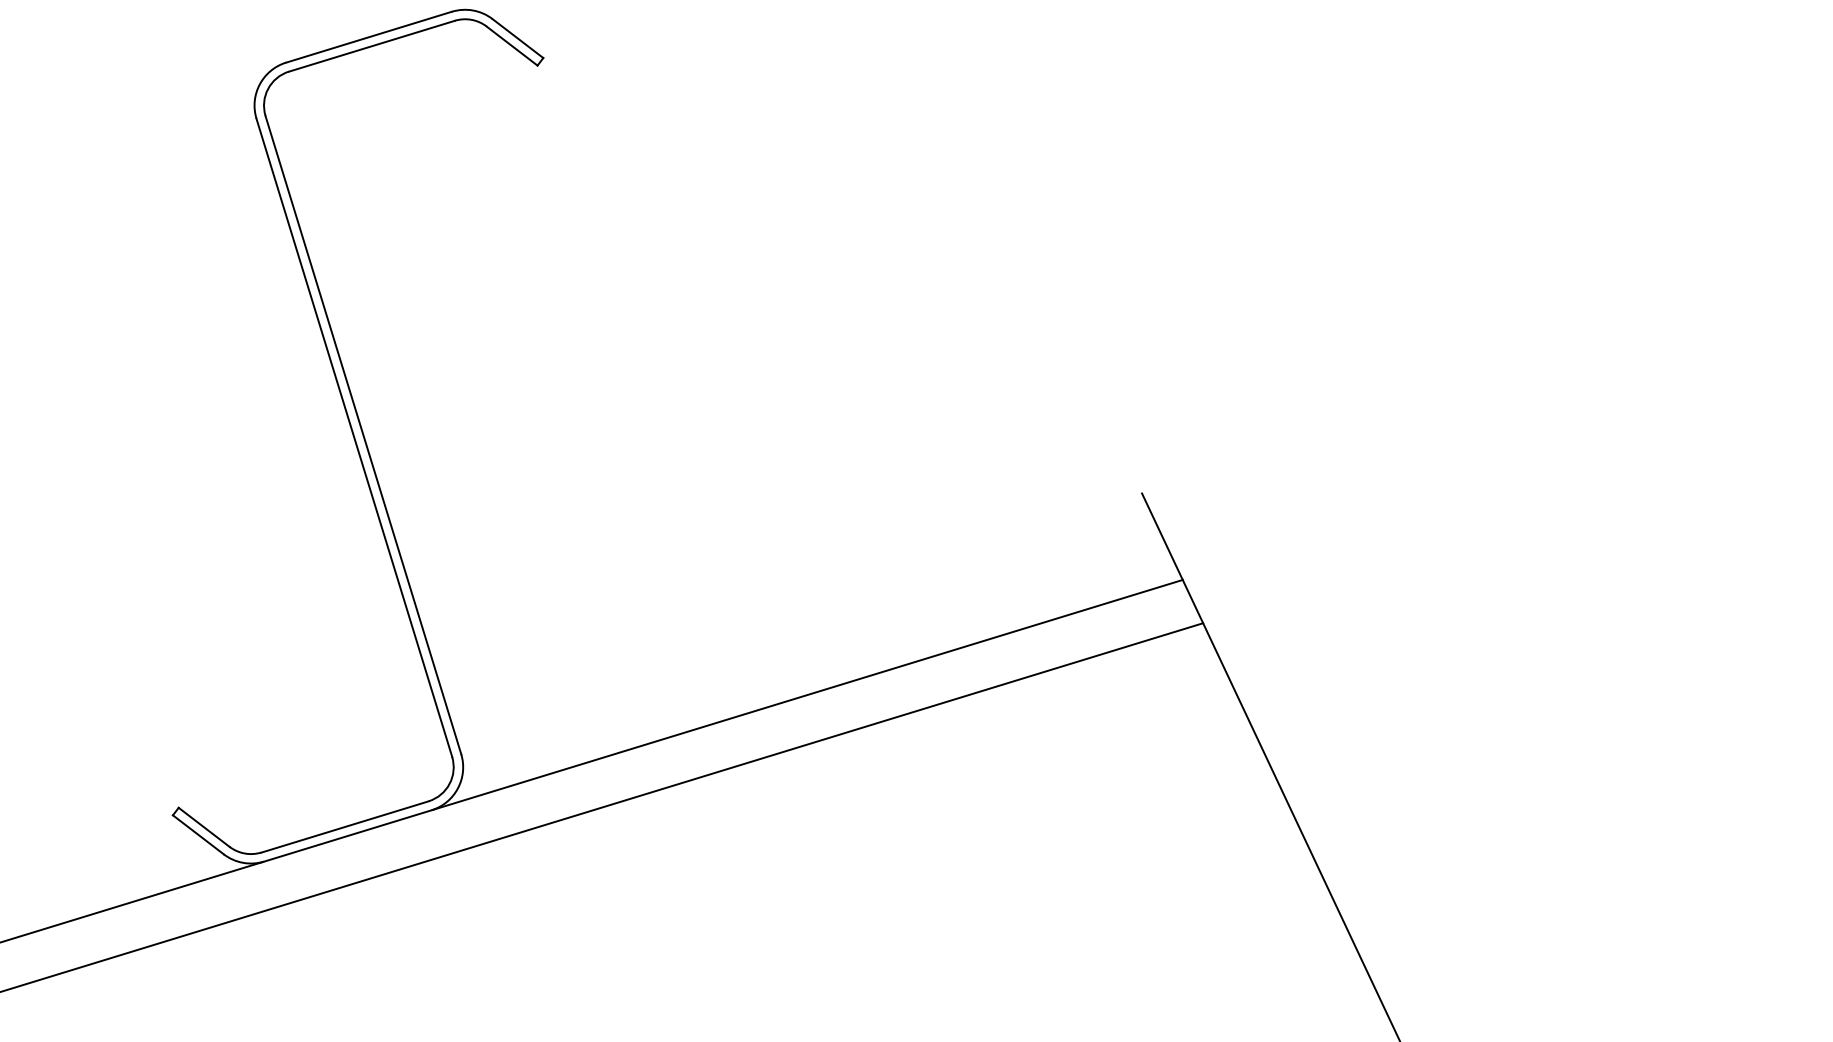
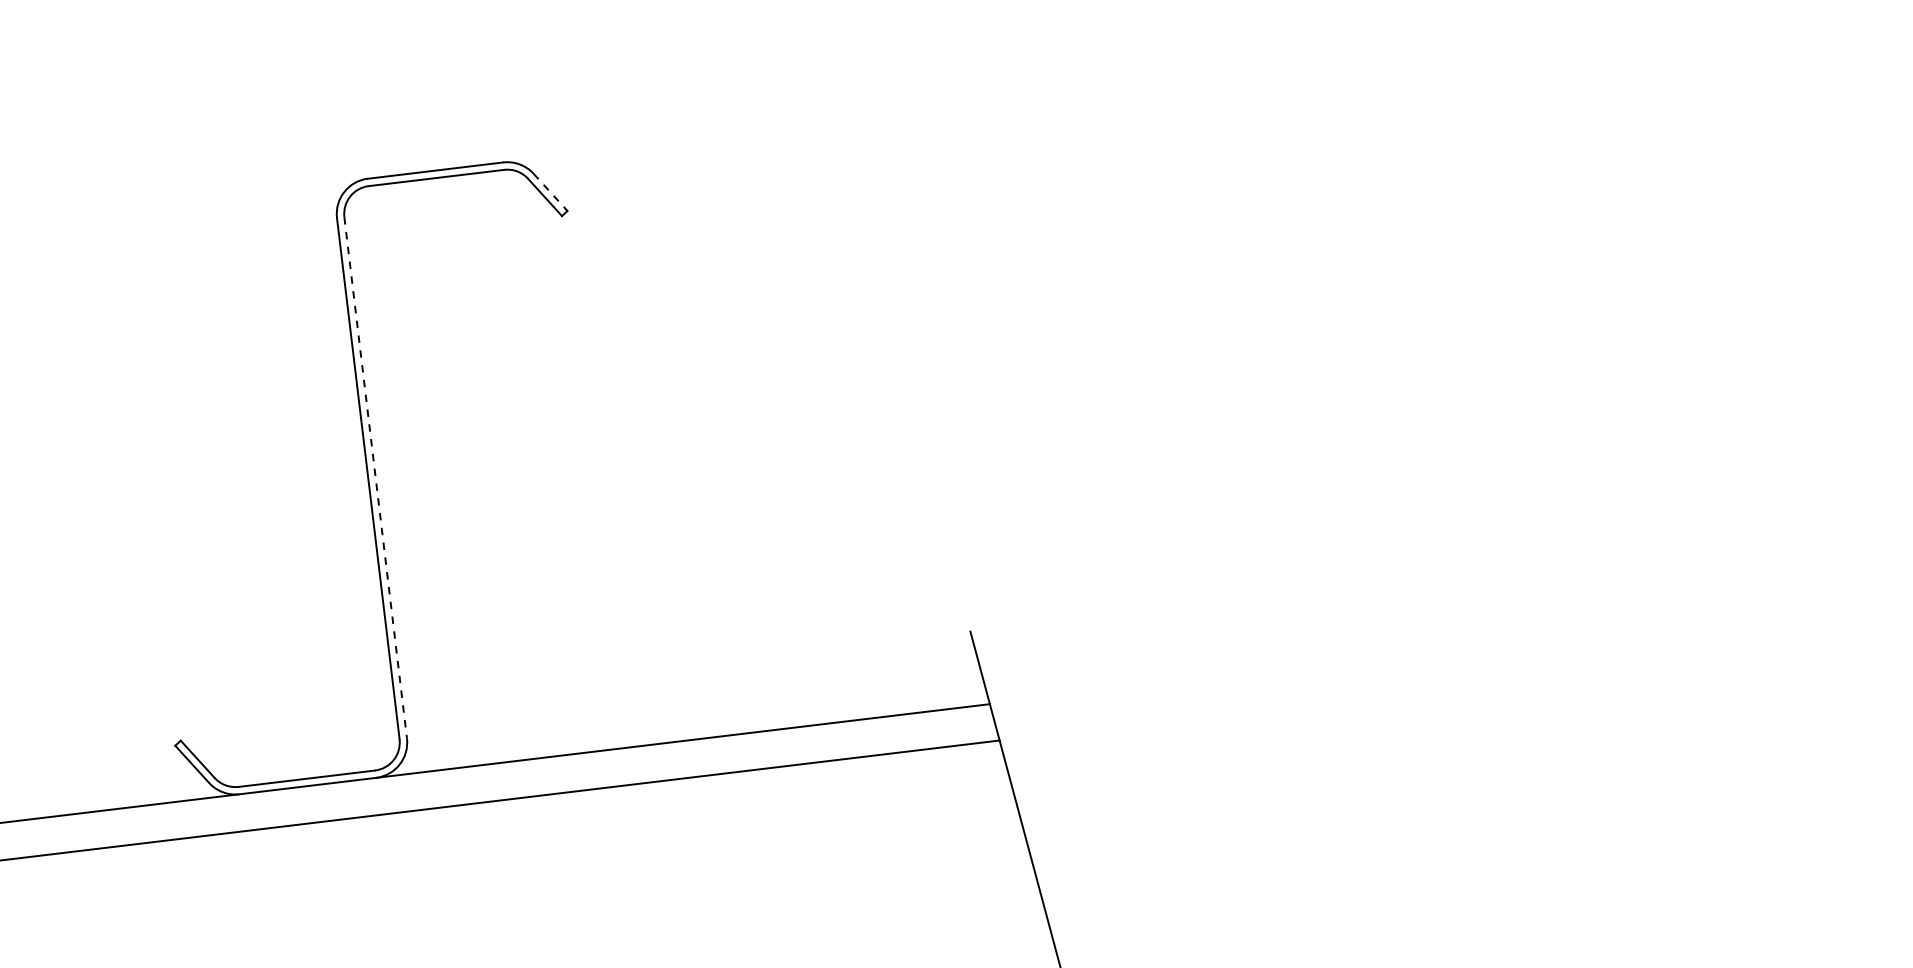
line: (517, 38) -> (550, 192), solid -> dashed
line: (363, 434) -> (375, 477), solid -> dashed

